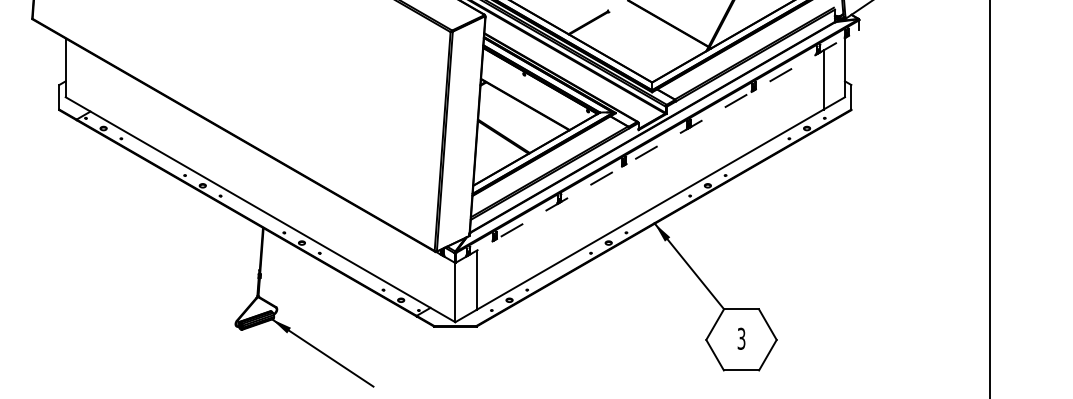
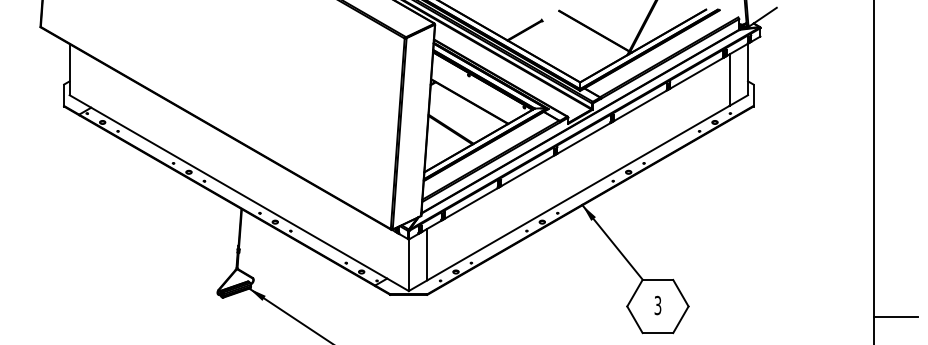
line: (657, 146) -> (584, 138), dashed -> solid
line: (1014, 351) -> (895, 316), added

